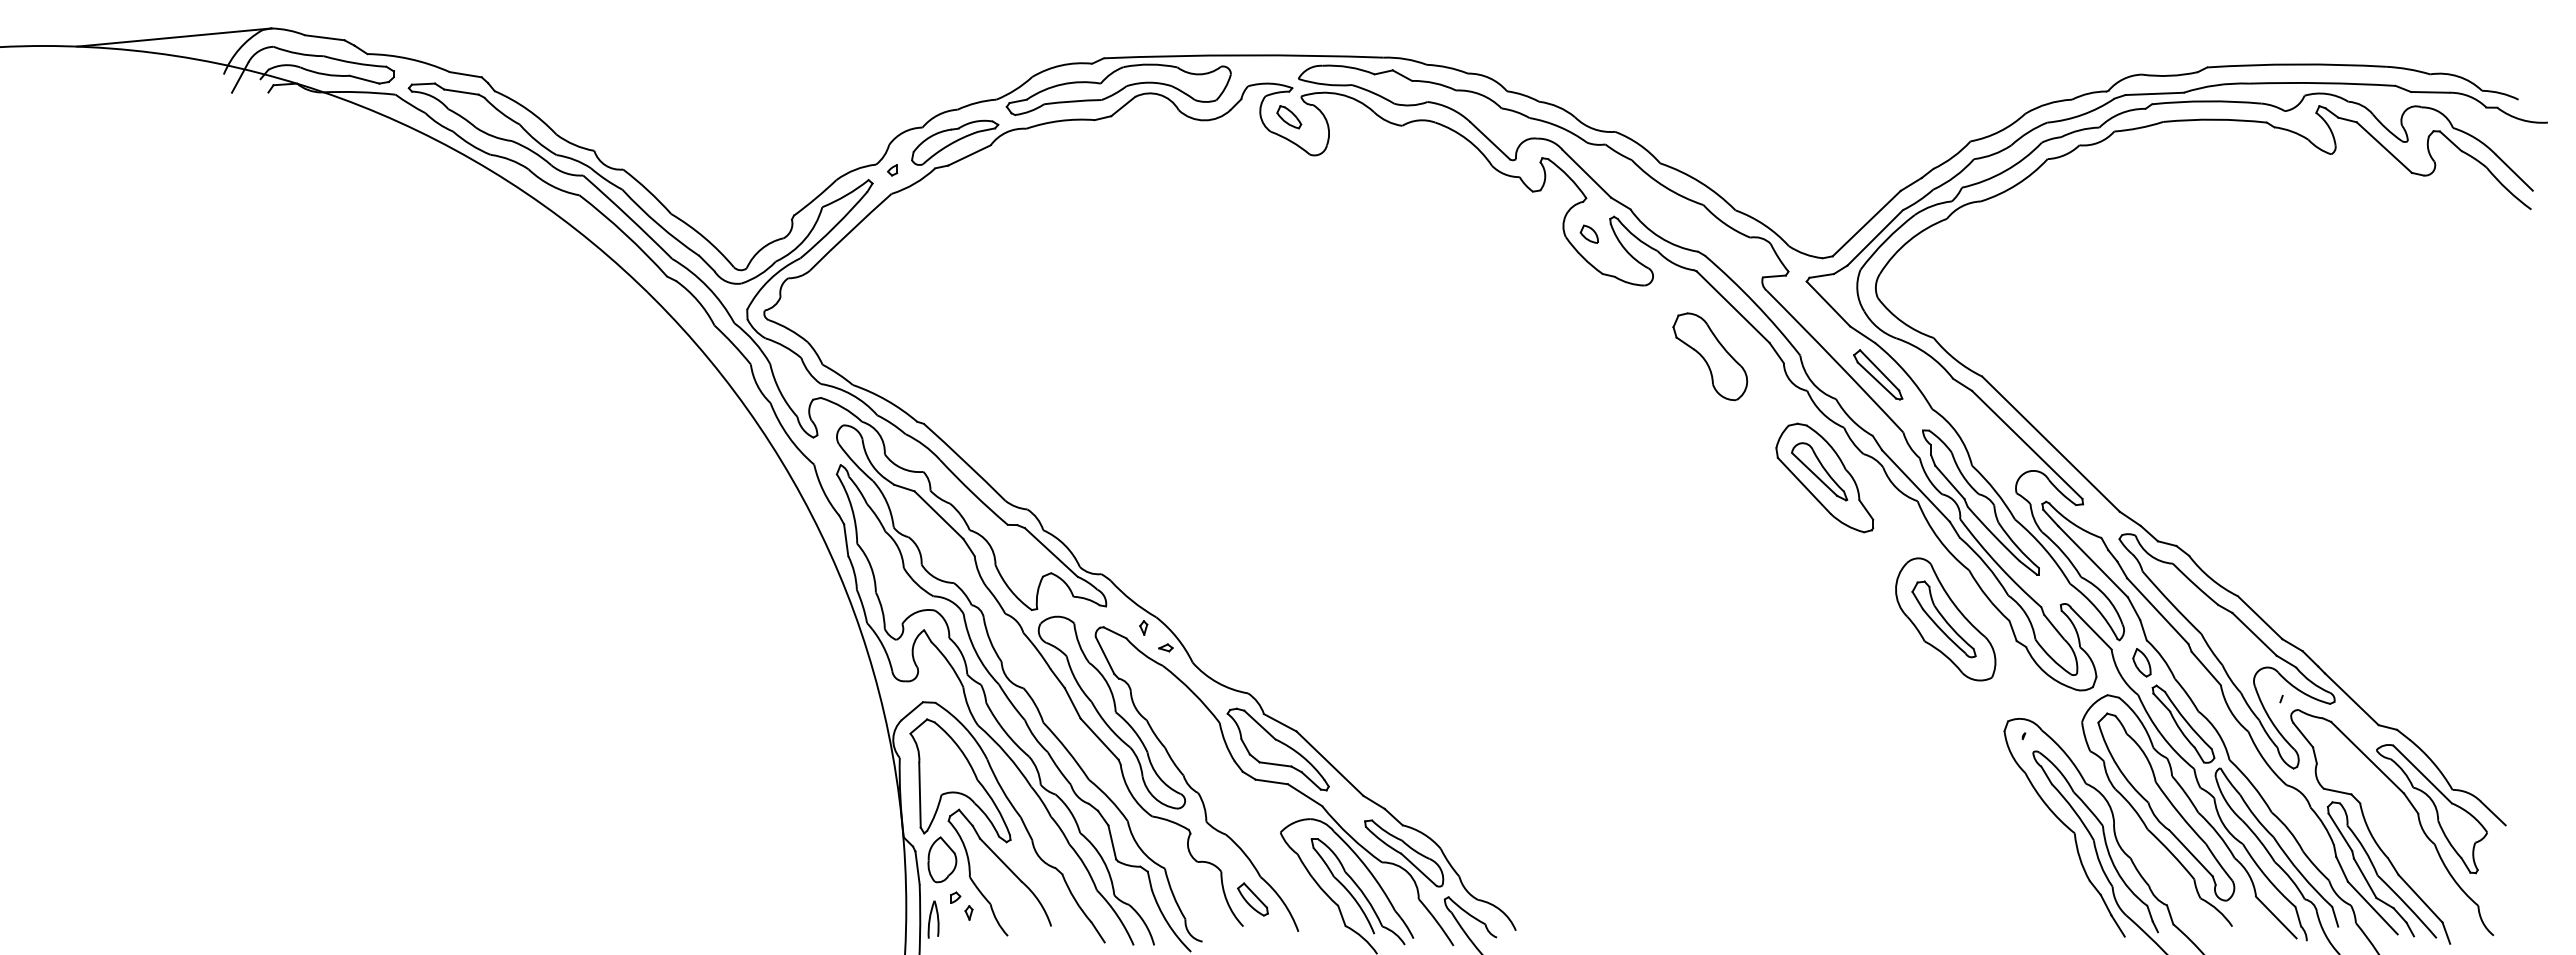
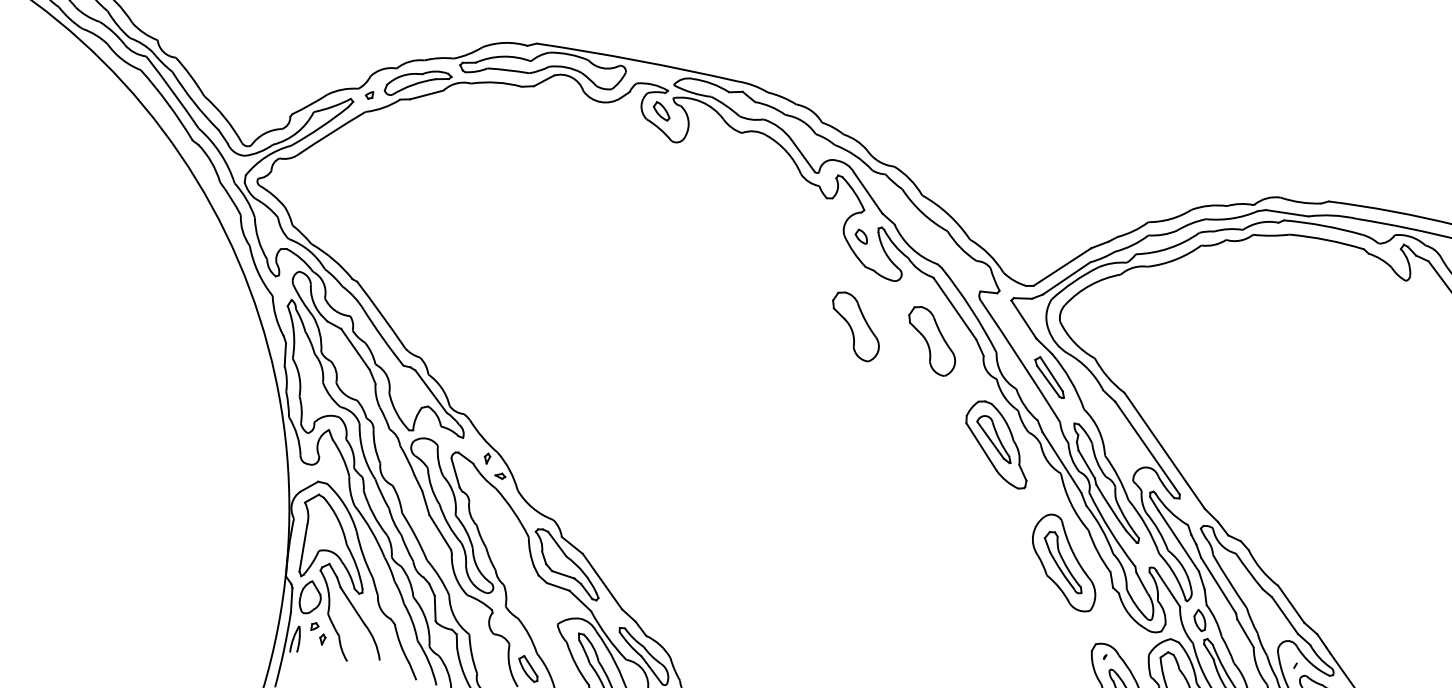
part: (1604, 356) -> (855, 326), added

